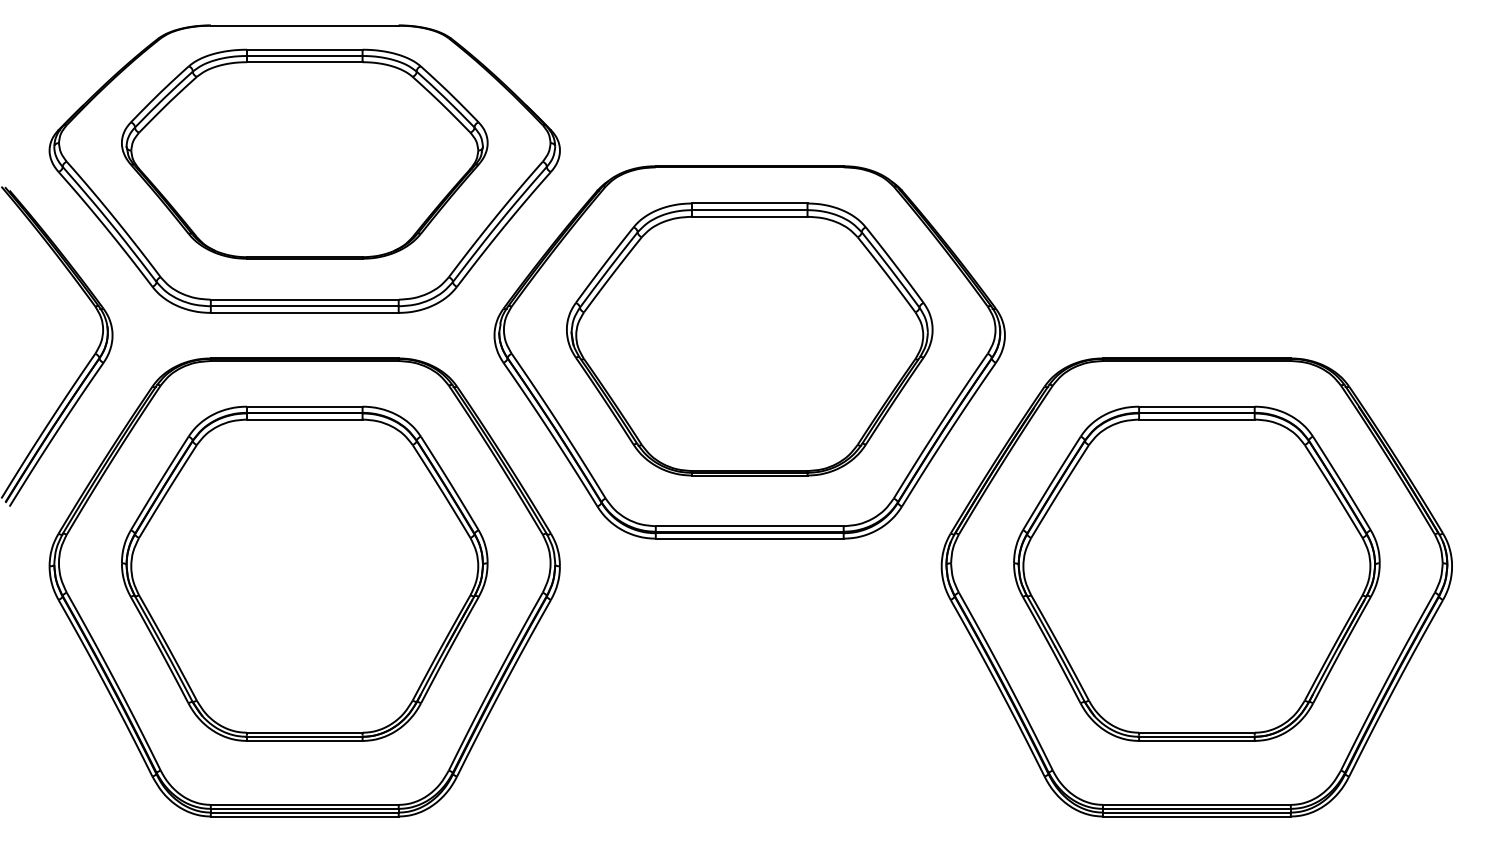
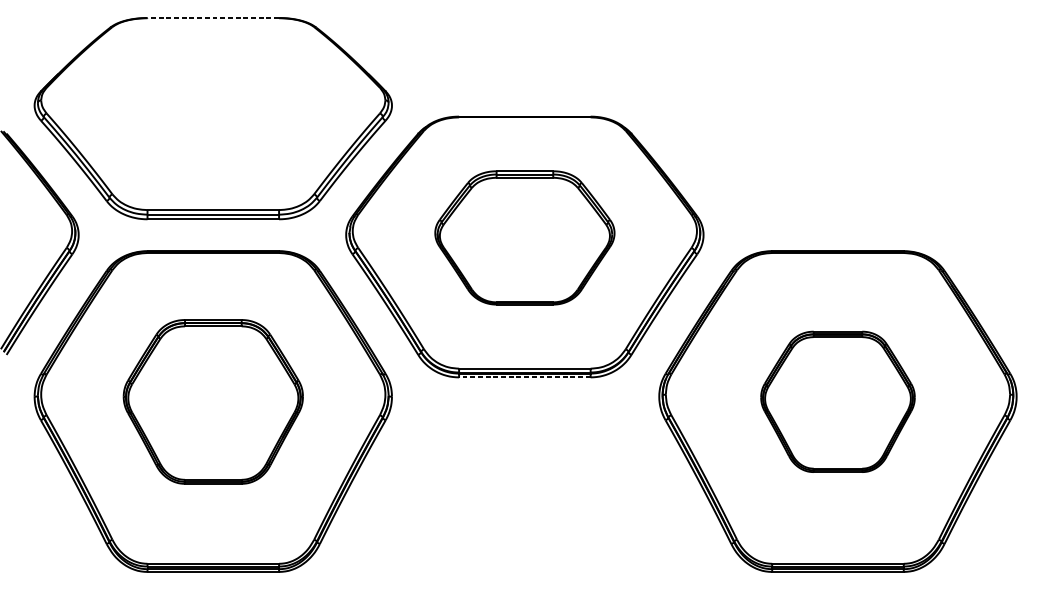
line: (304, 25) -> (213, 18), solid -> dashed
part: (304, 153) -> (213, 107), removed
part: (749, 339) -> (524, 237), size x0.7
line: (749, 538) -> (524, 377), solid -> dashed
part: (304, 573) -> (213, 401), size x0.7
part: (1196, 573) -> (837, 401), size x0.6

